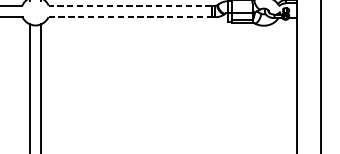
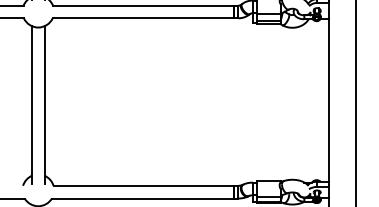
line: (130, 5) -> (143, 5), dashed -> solid
line: (130, 17) -> (143, 18), dashed -> solid

